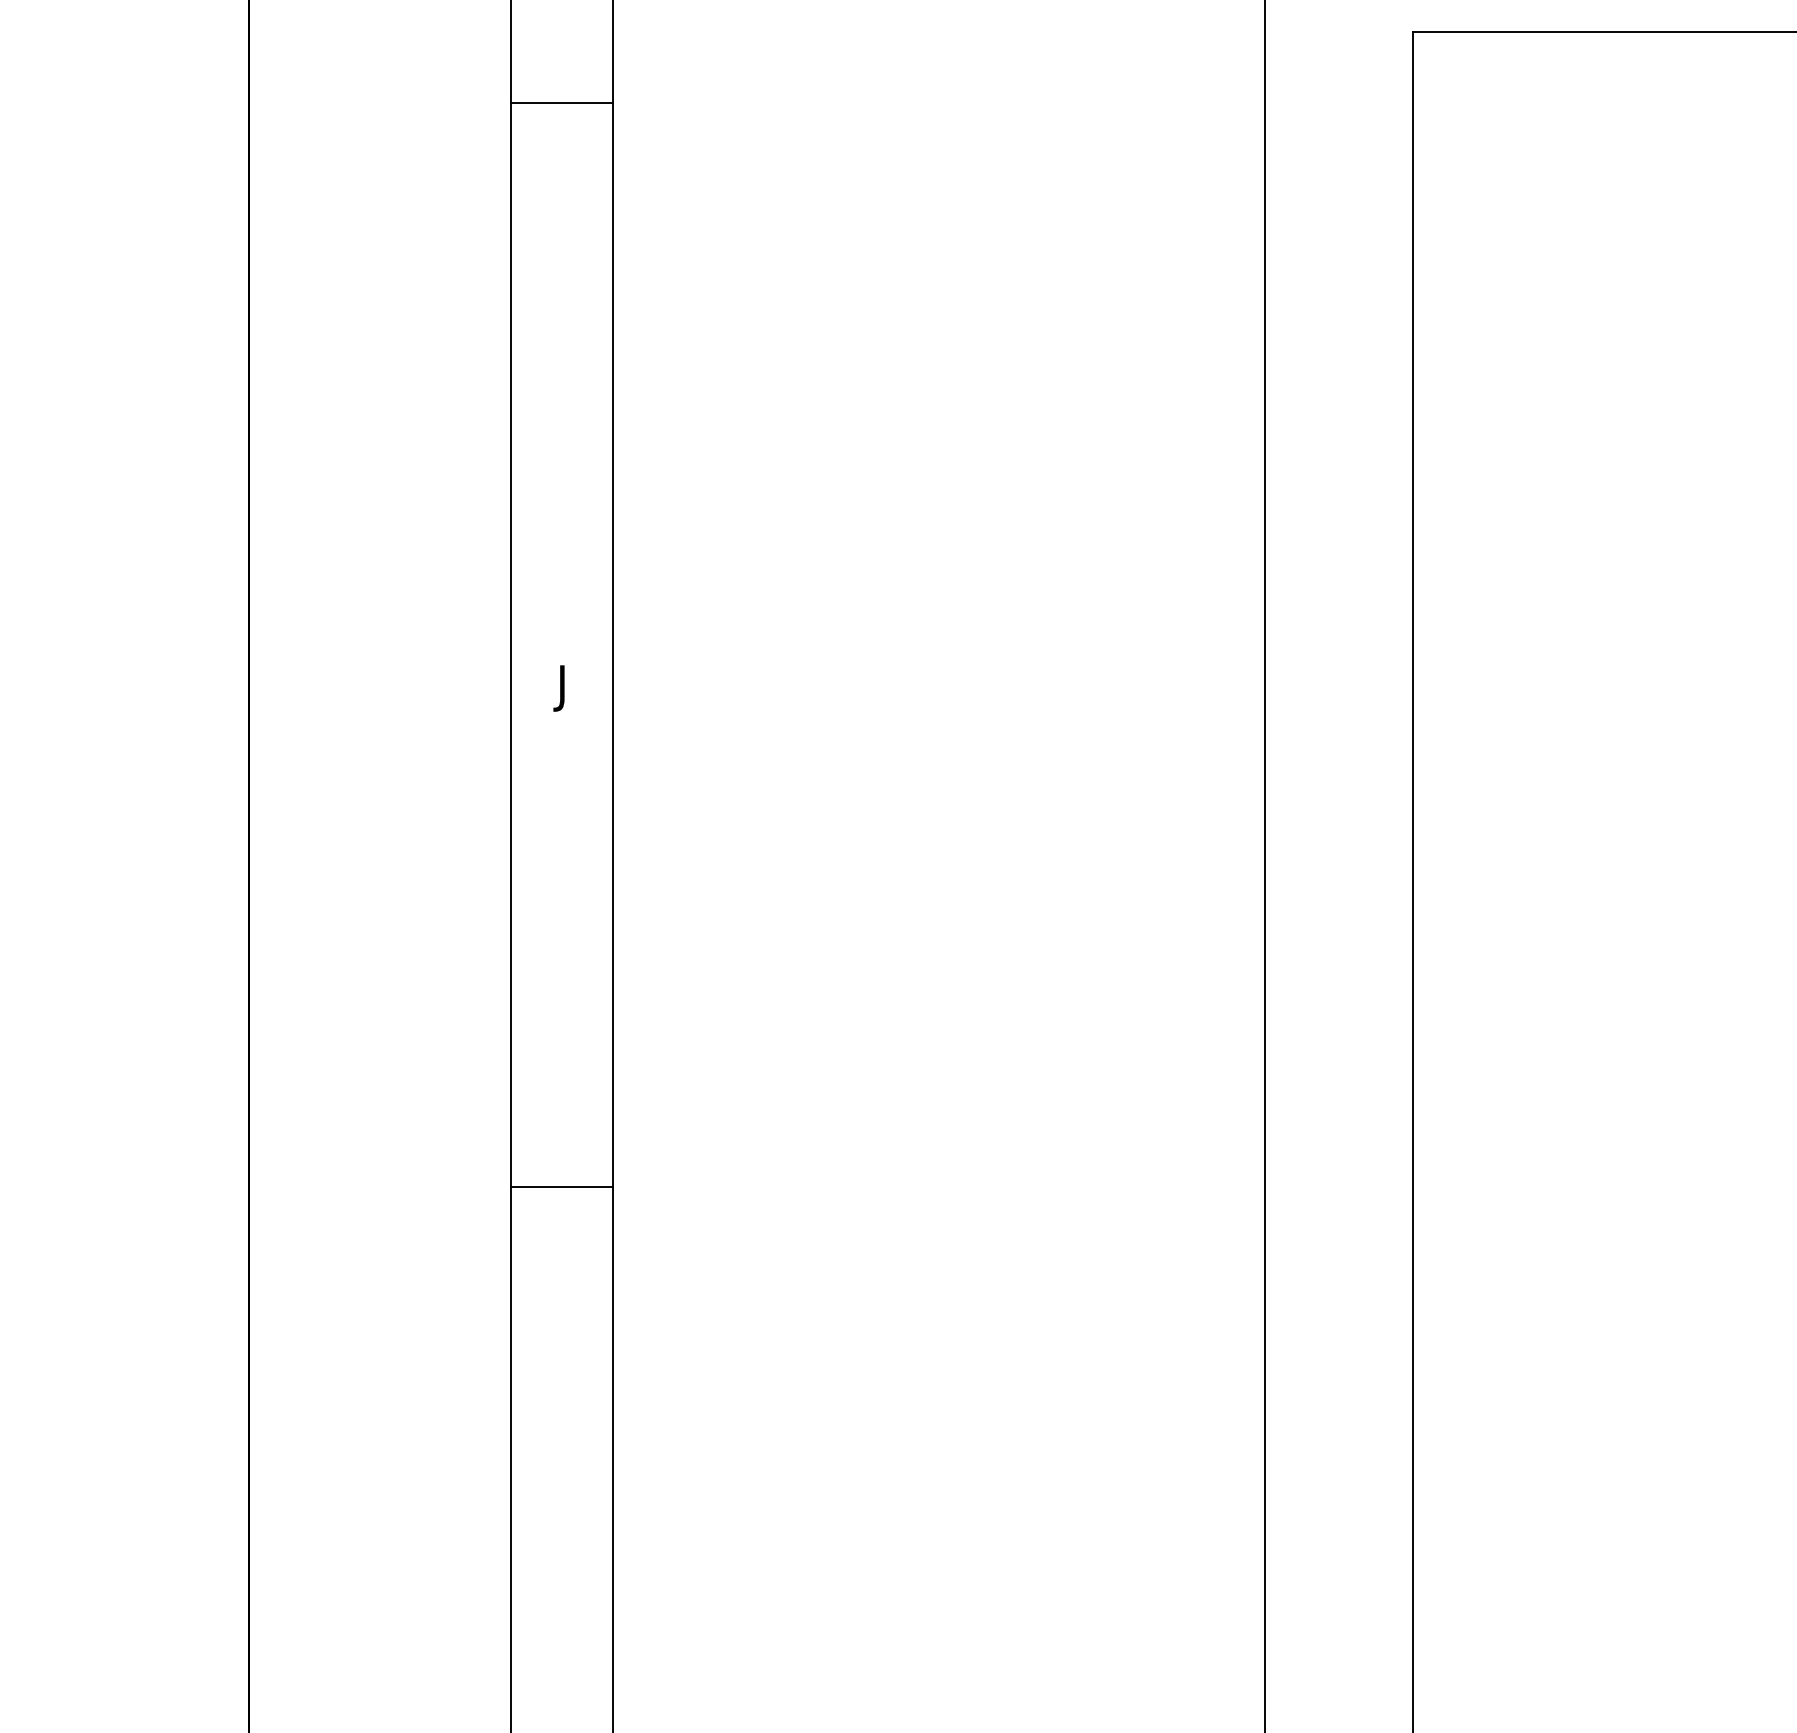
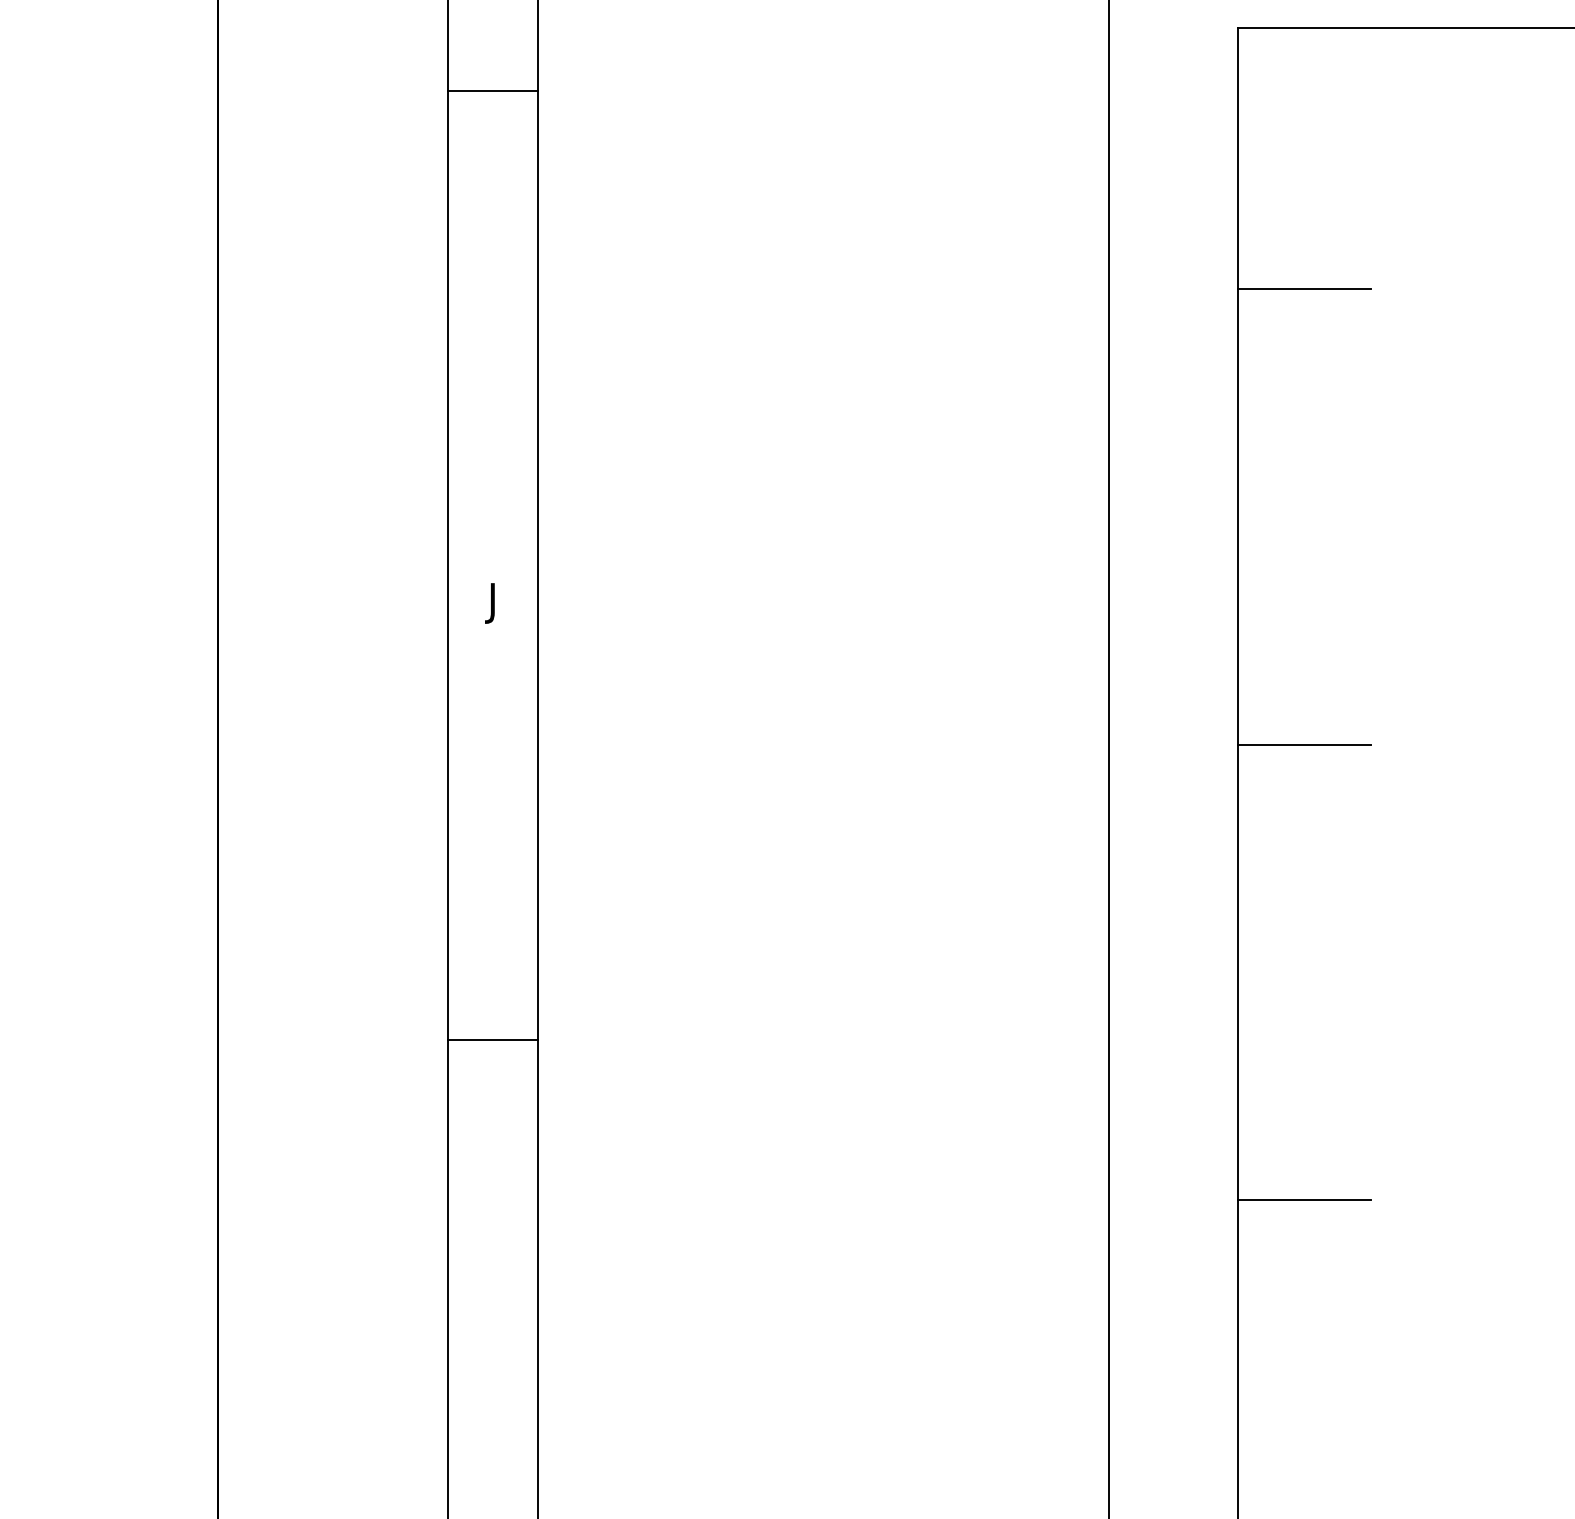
line: (1488, 330) -> (1304, 289), added
line: (1488, 849) -> (1304, 744), added
line: (1488, 1368) -> (1304, 1199), added

